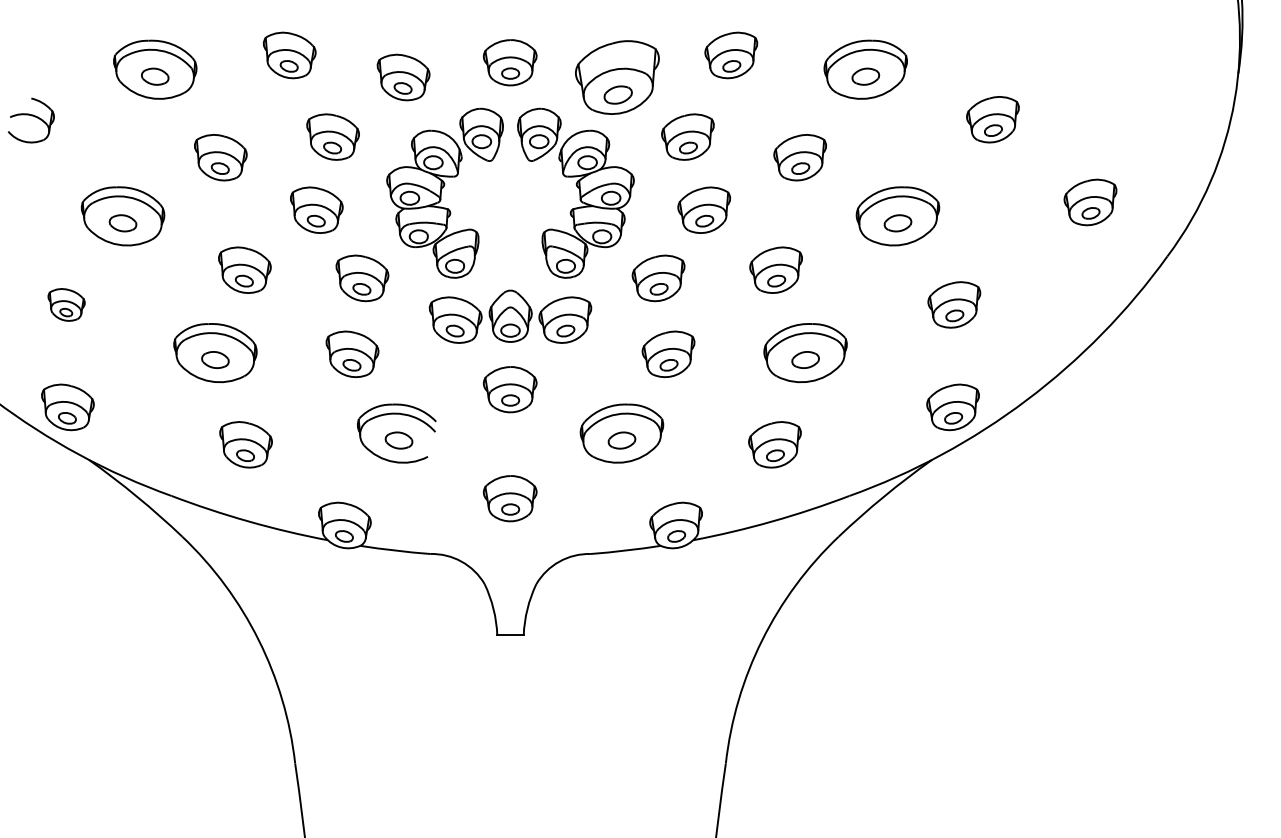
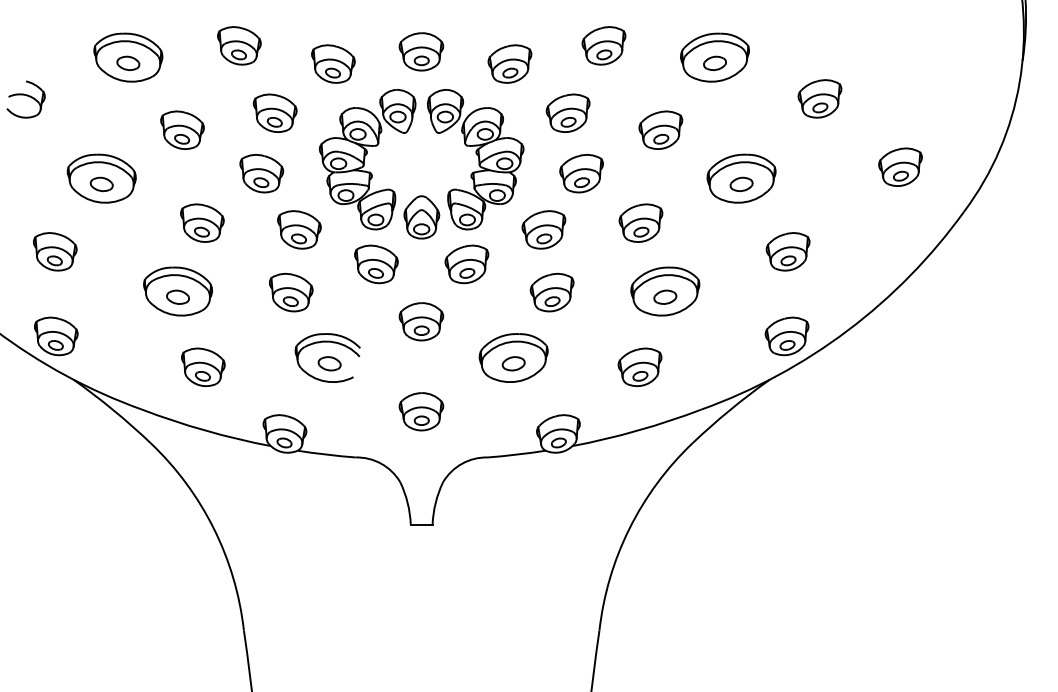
part: (617, 77) -> (510, 64), size x0.62
part: (66, 304) -> (55, 251), size x1.43
part: (510, 315) -> (421, 216), moved

